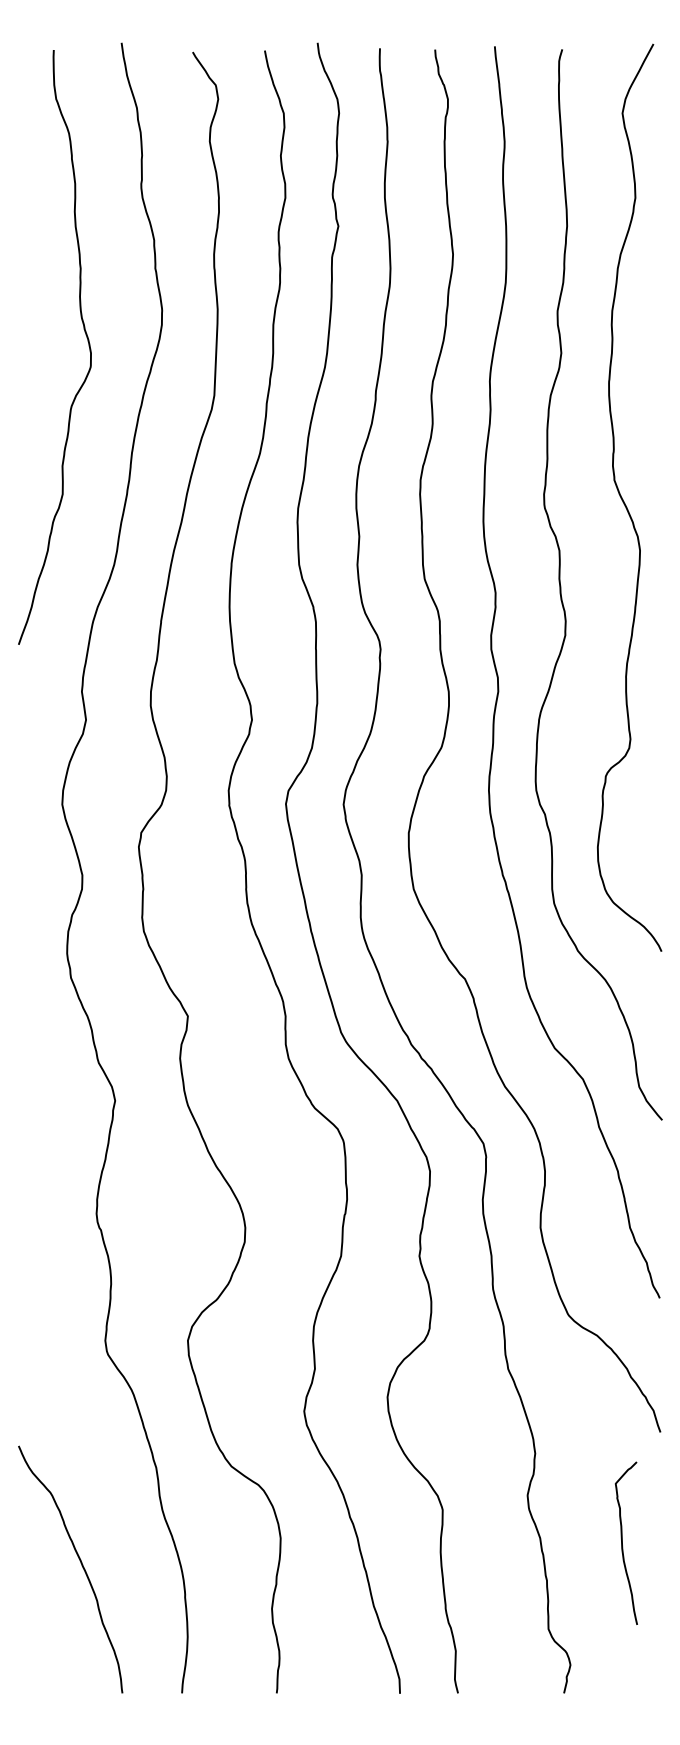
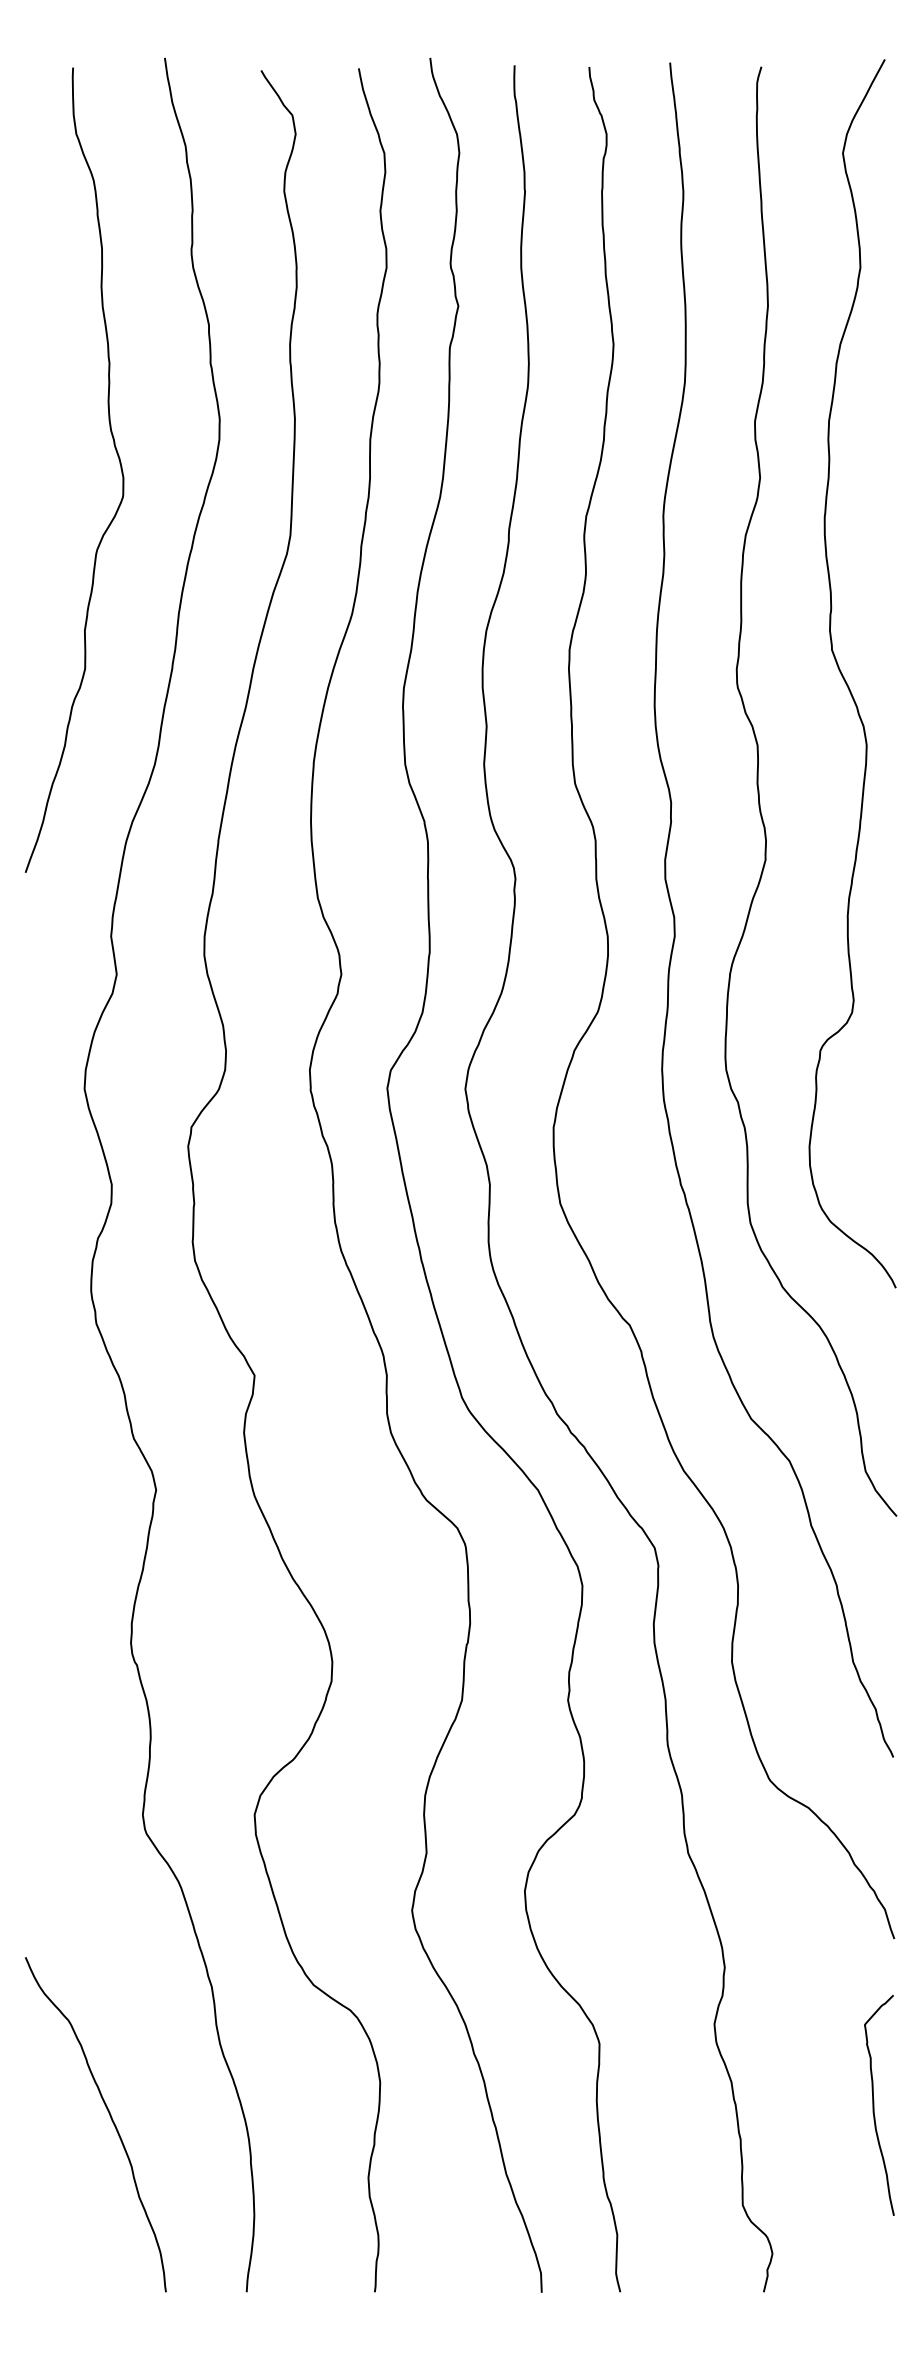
curve: (622, 1542) -> (874, 2104), moved

